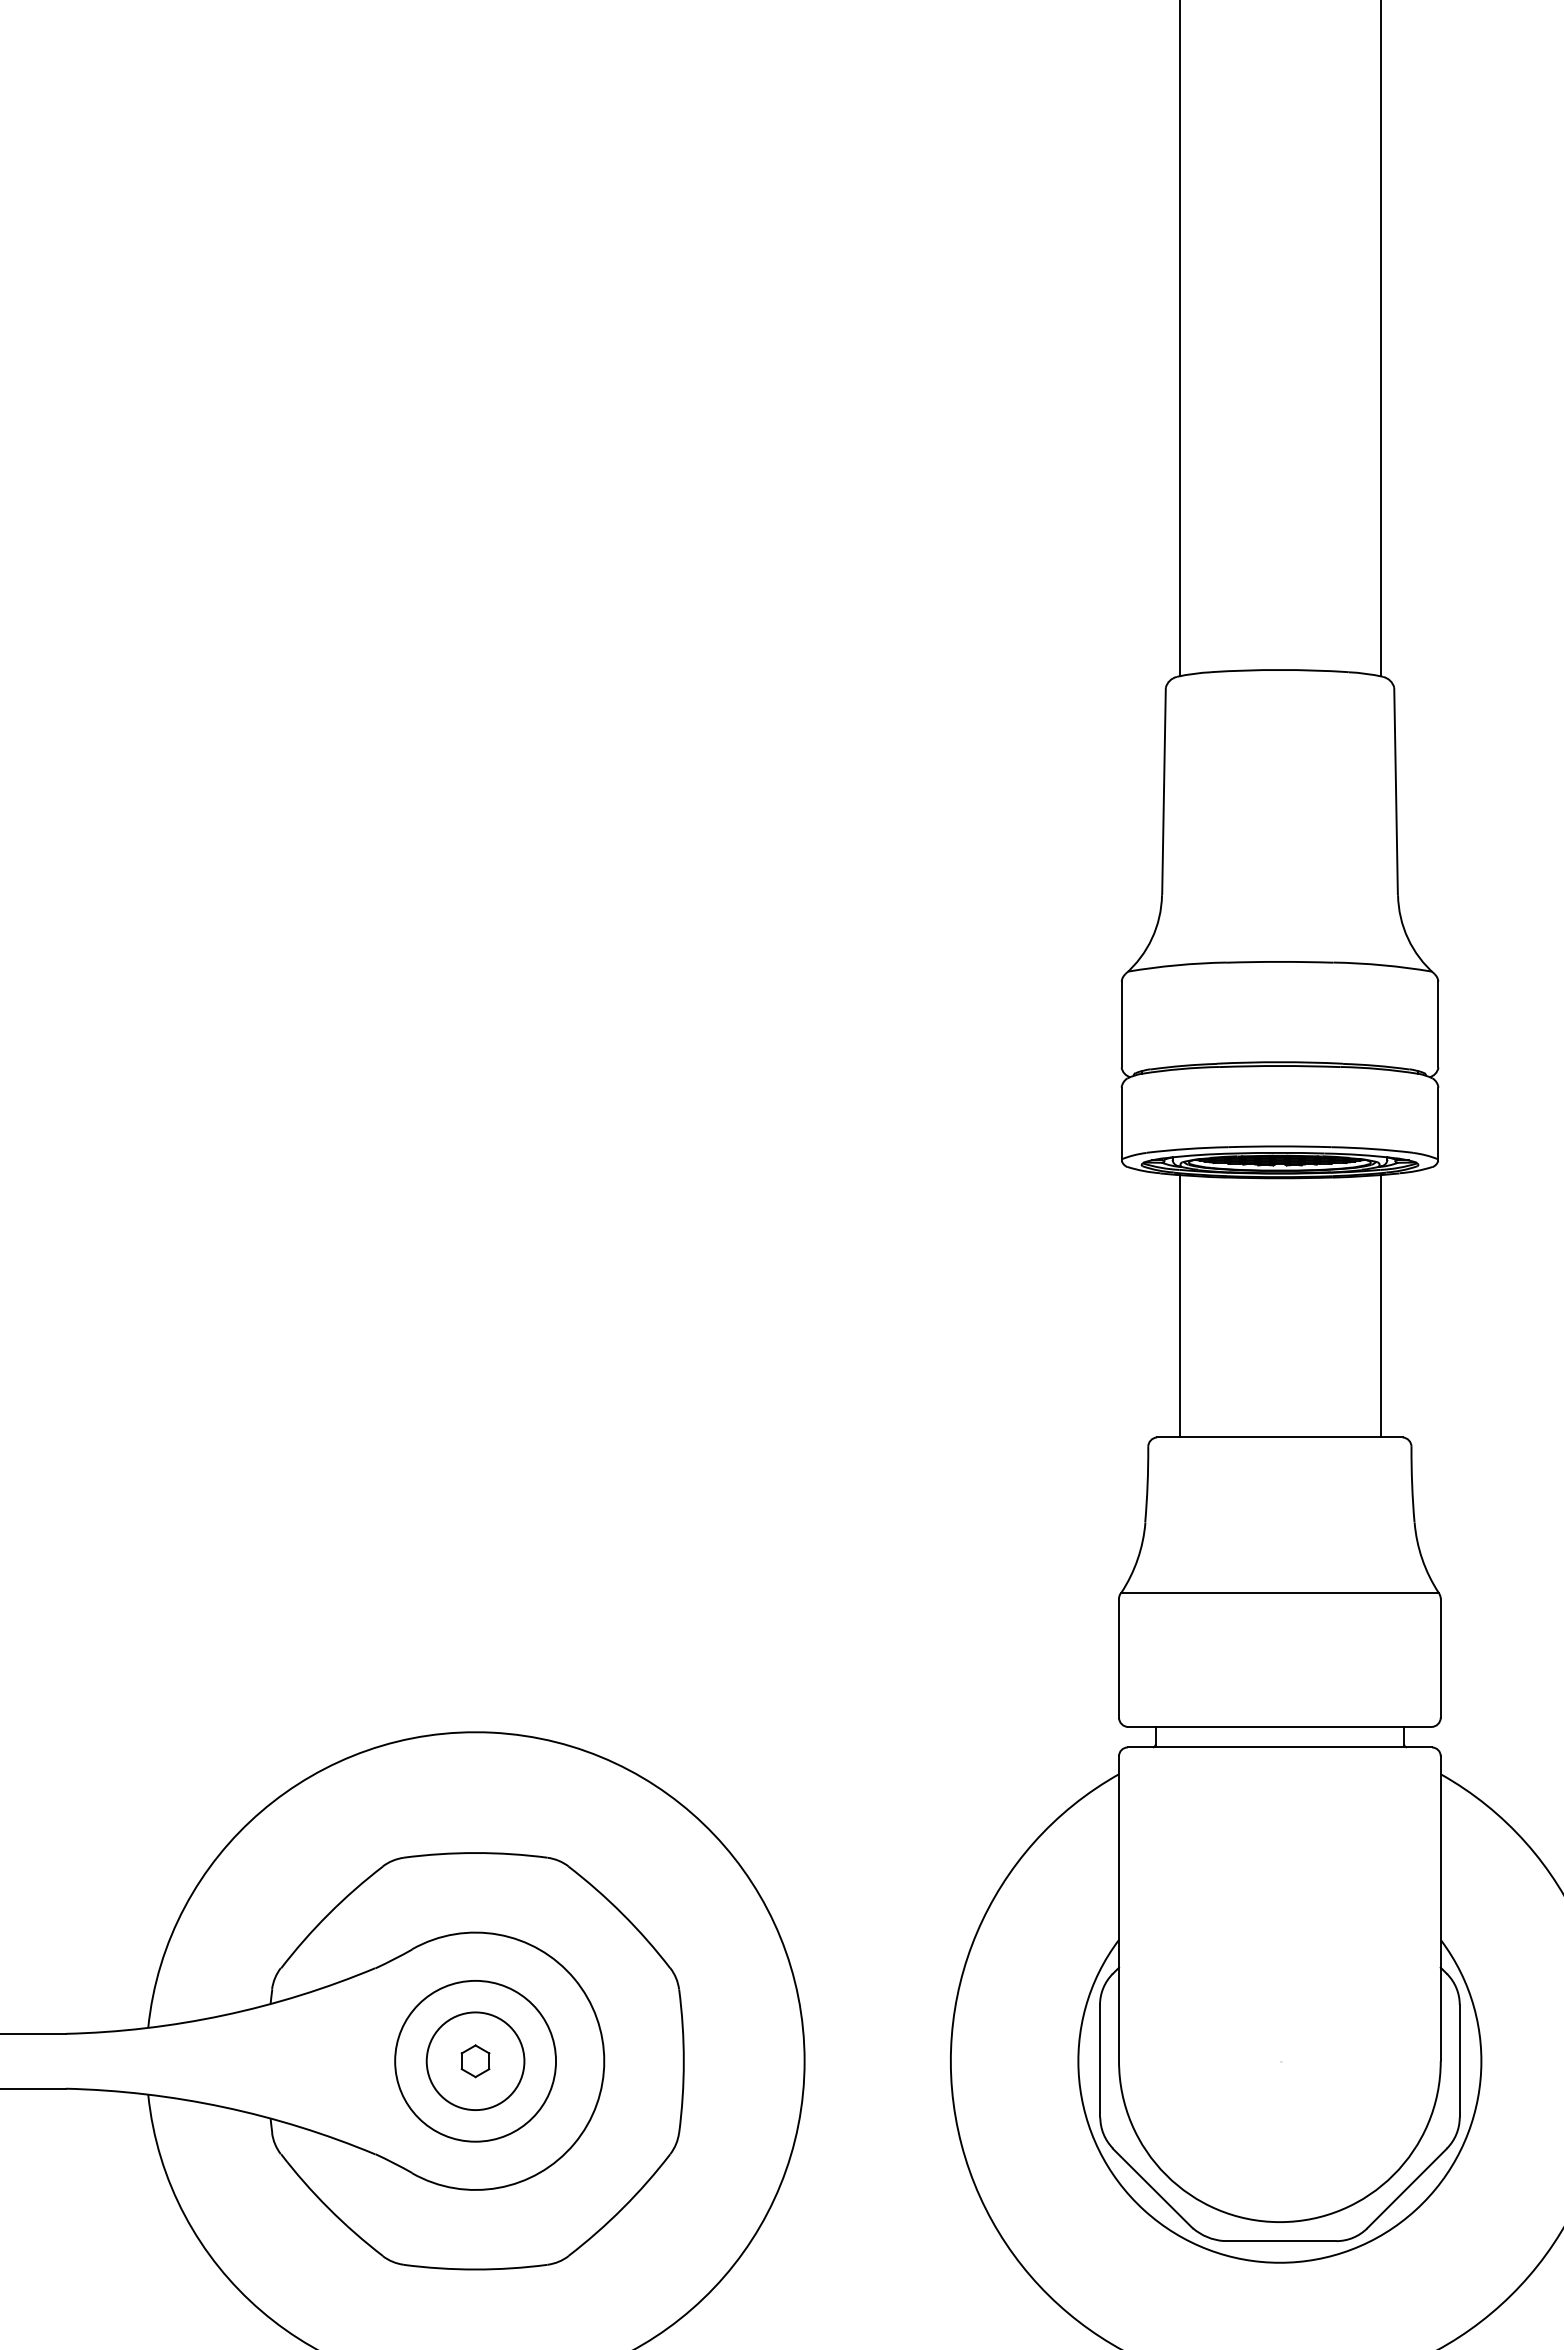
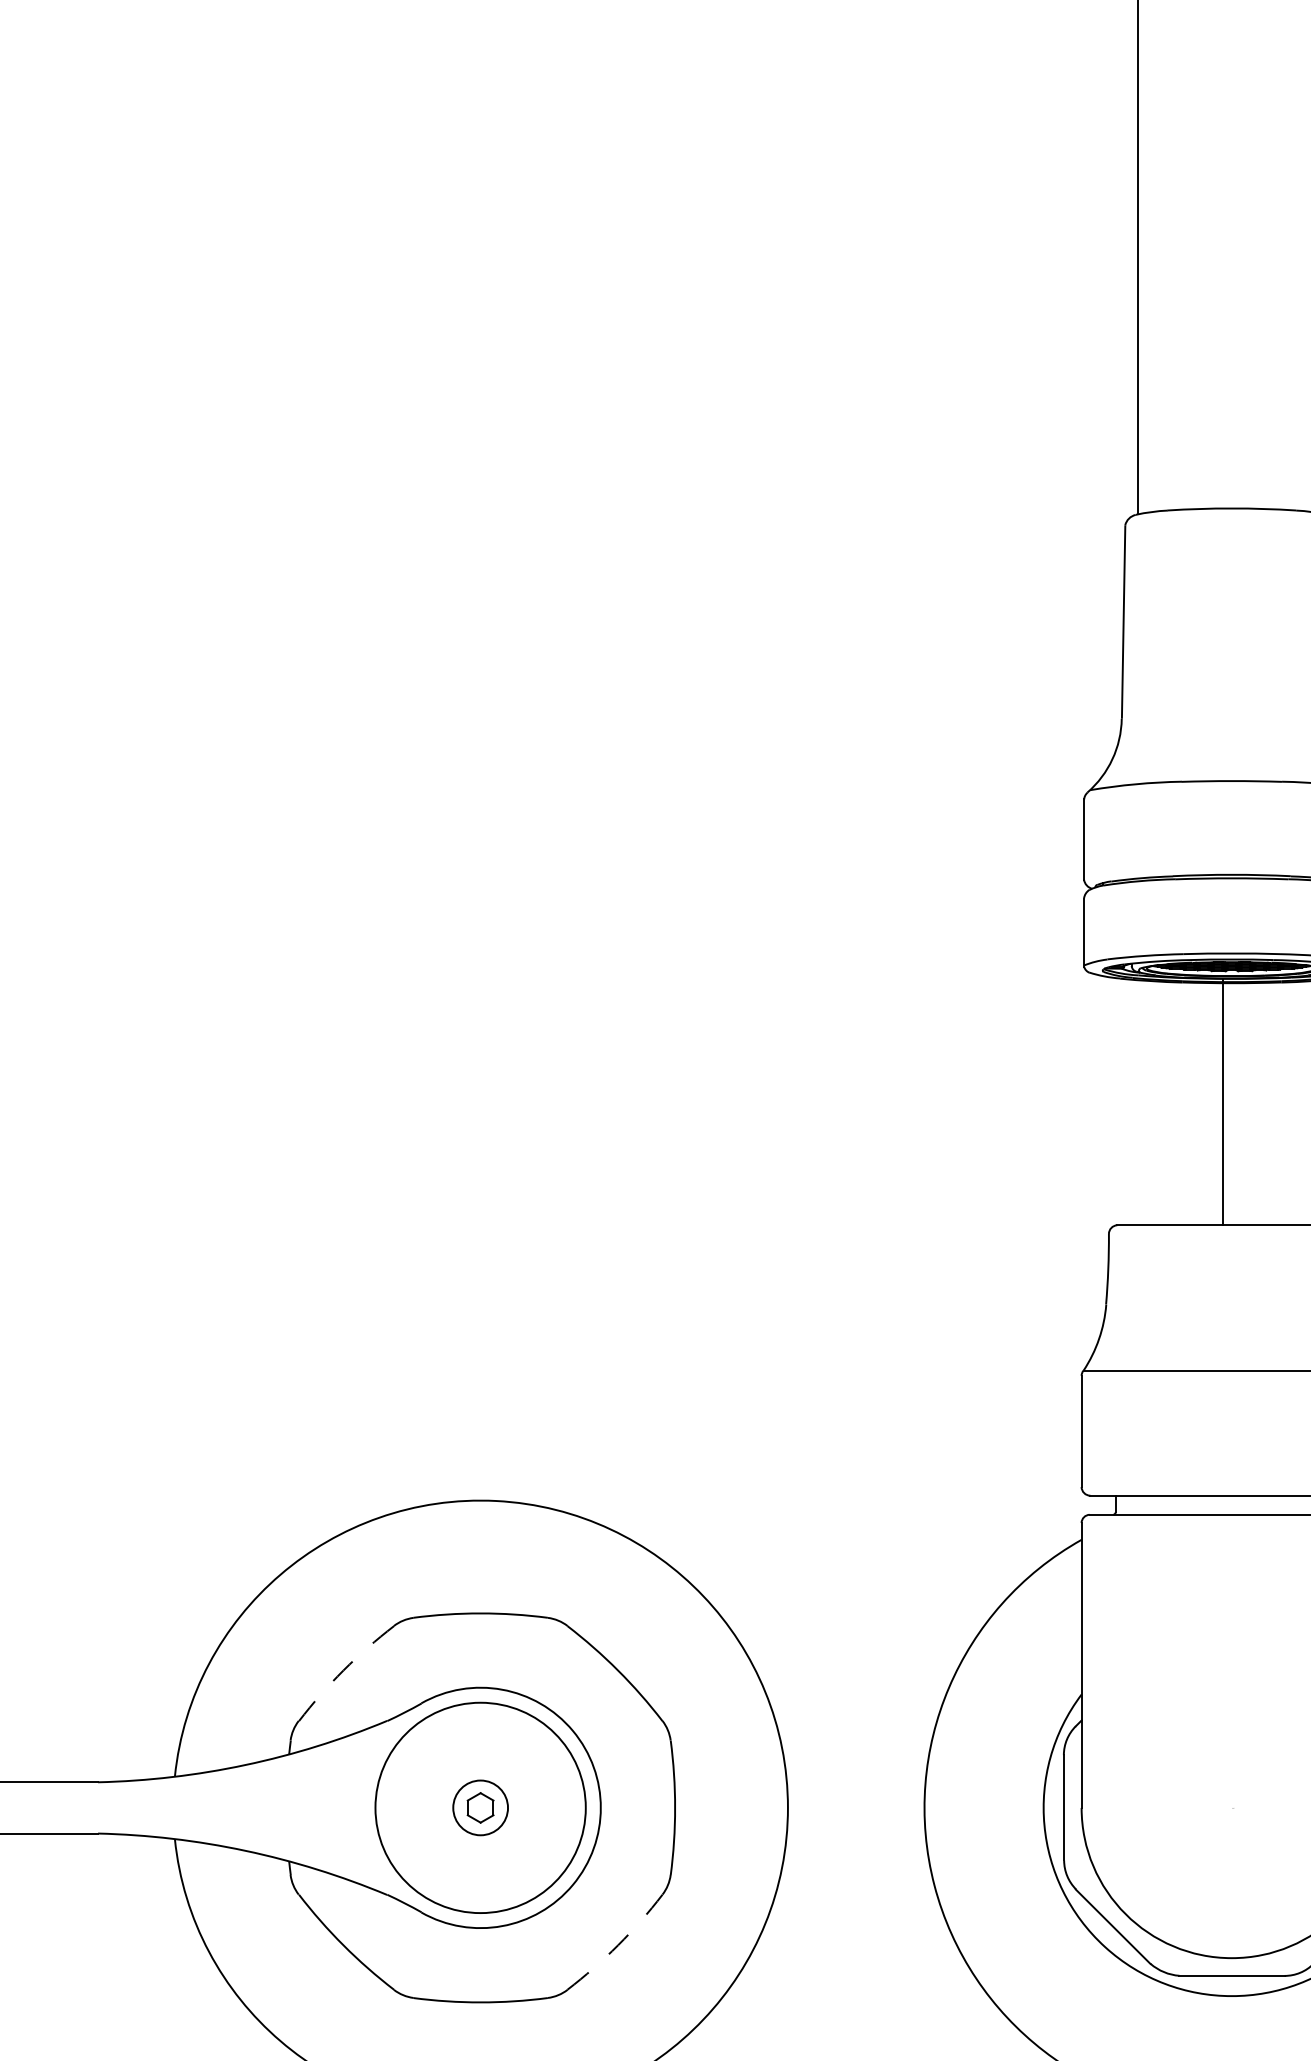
line: (1179, 1306) -> (1223, 1102), moved
arc: (328, 1914) -> (343, 1670), solid -> dashed
circle: (475, 2060) -> (480, 1807), size x1.4
circle: (475, 2061) -> (480, 1808), size x0.6
arc: (622, 2208) -> (617, 1945), solid -> dashed

